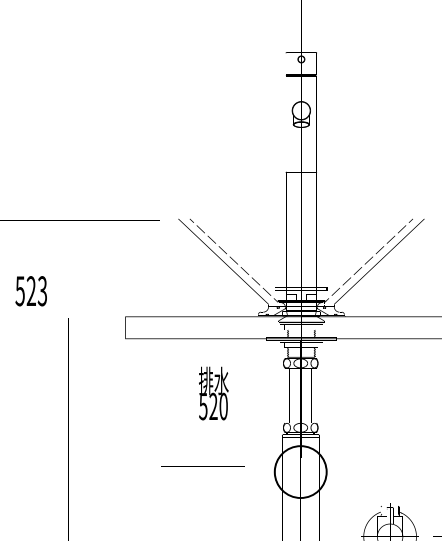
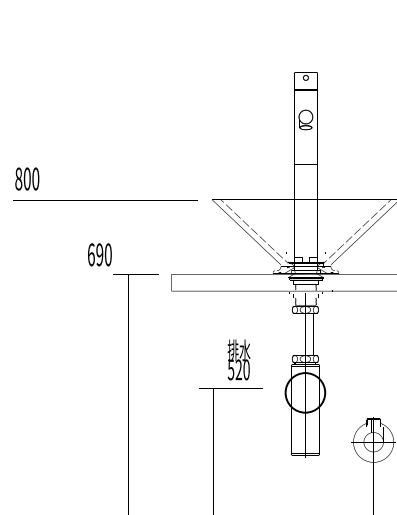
text: (30, 290) -> (99, 254), 523 -> 690
text: (213, 392) -> (238, 359), moved

